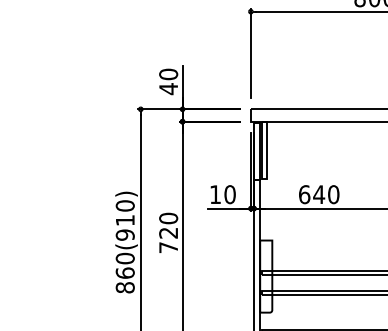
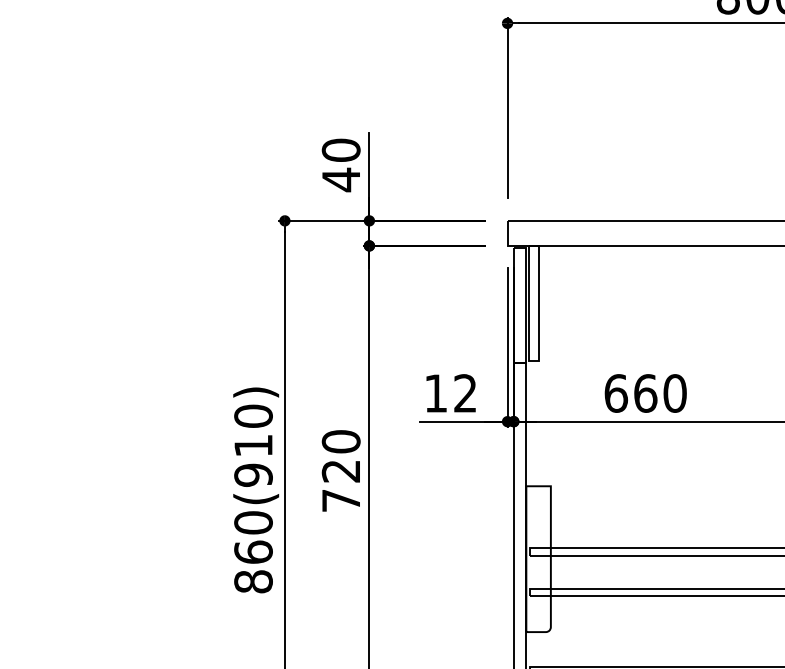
text: (229, 194) -> (464, 393), 10 -> 12
text: (319, 194) -> (646, 393), 640 -> 660

